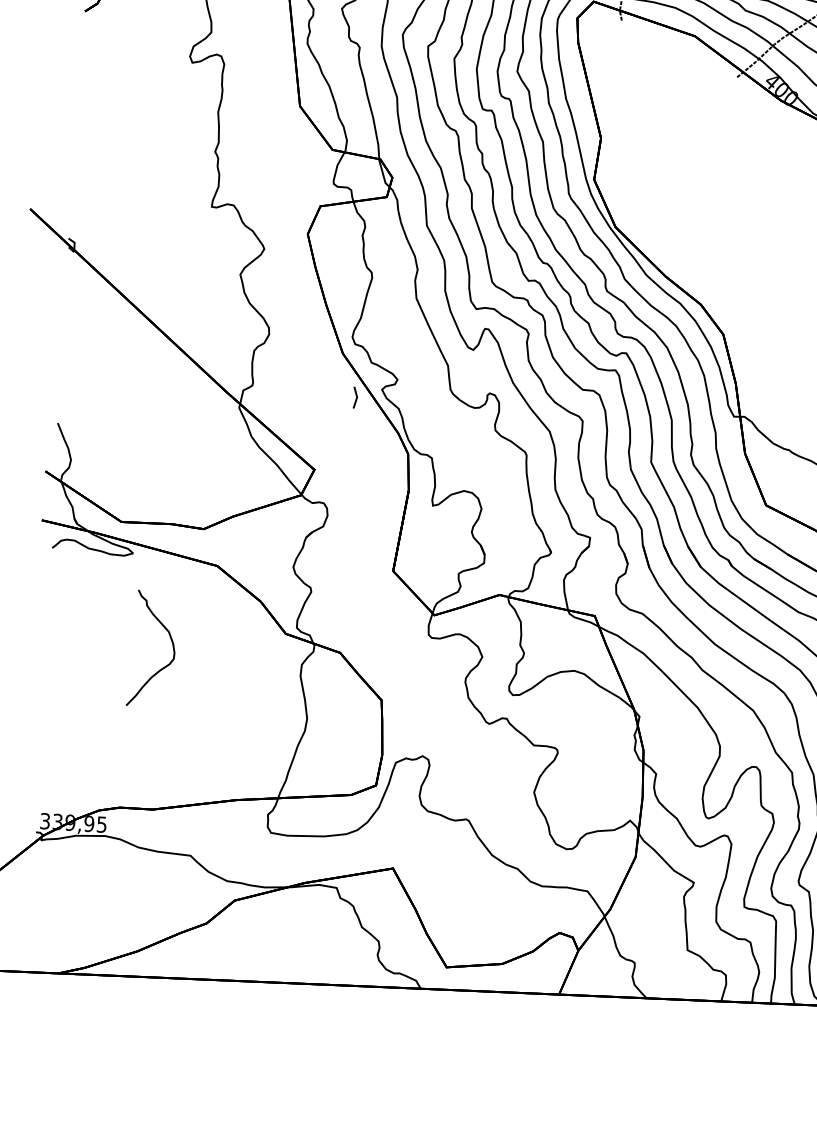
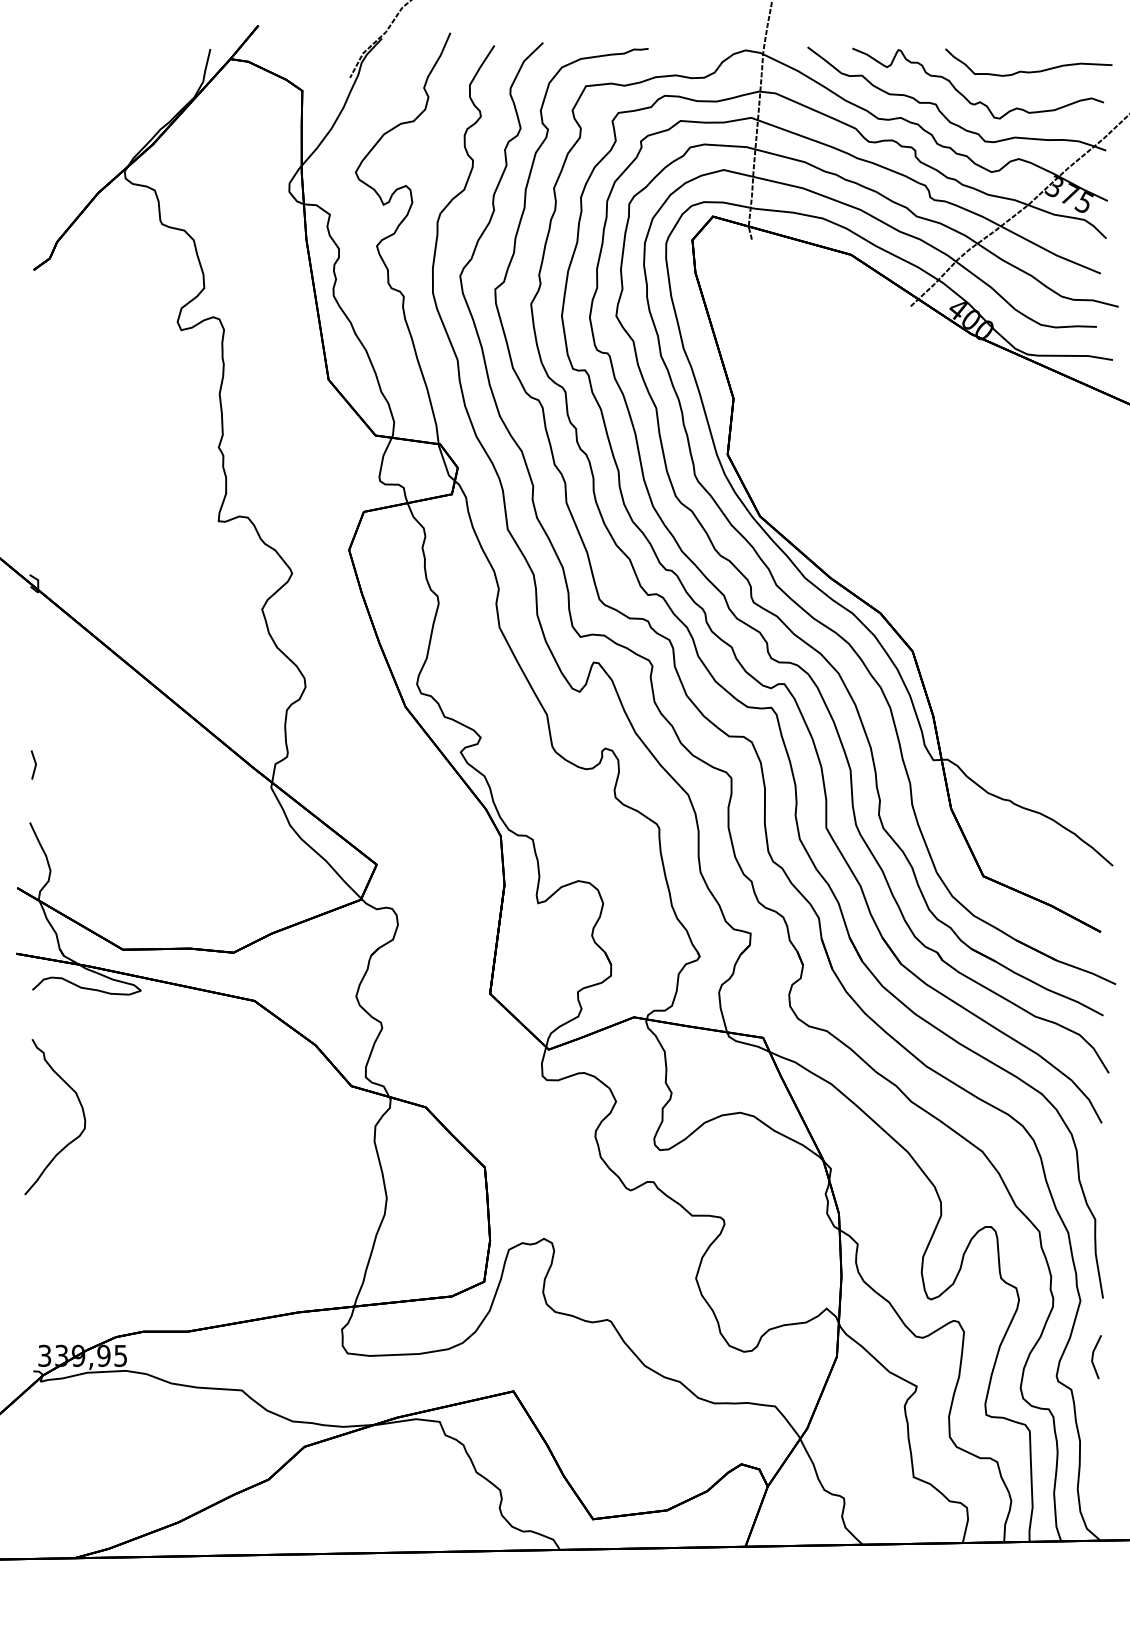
line: (356, 396) -> (34, 763), moved
curve: (172, 647) -> (82, 1113), moved

